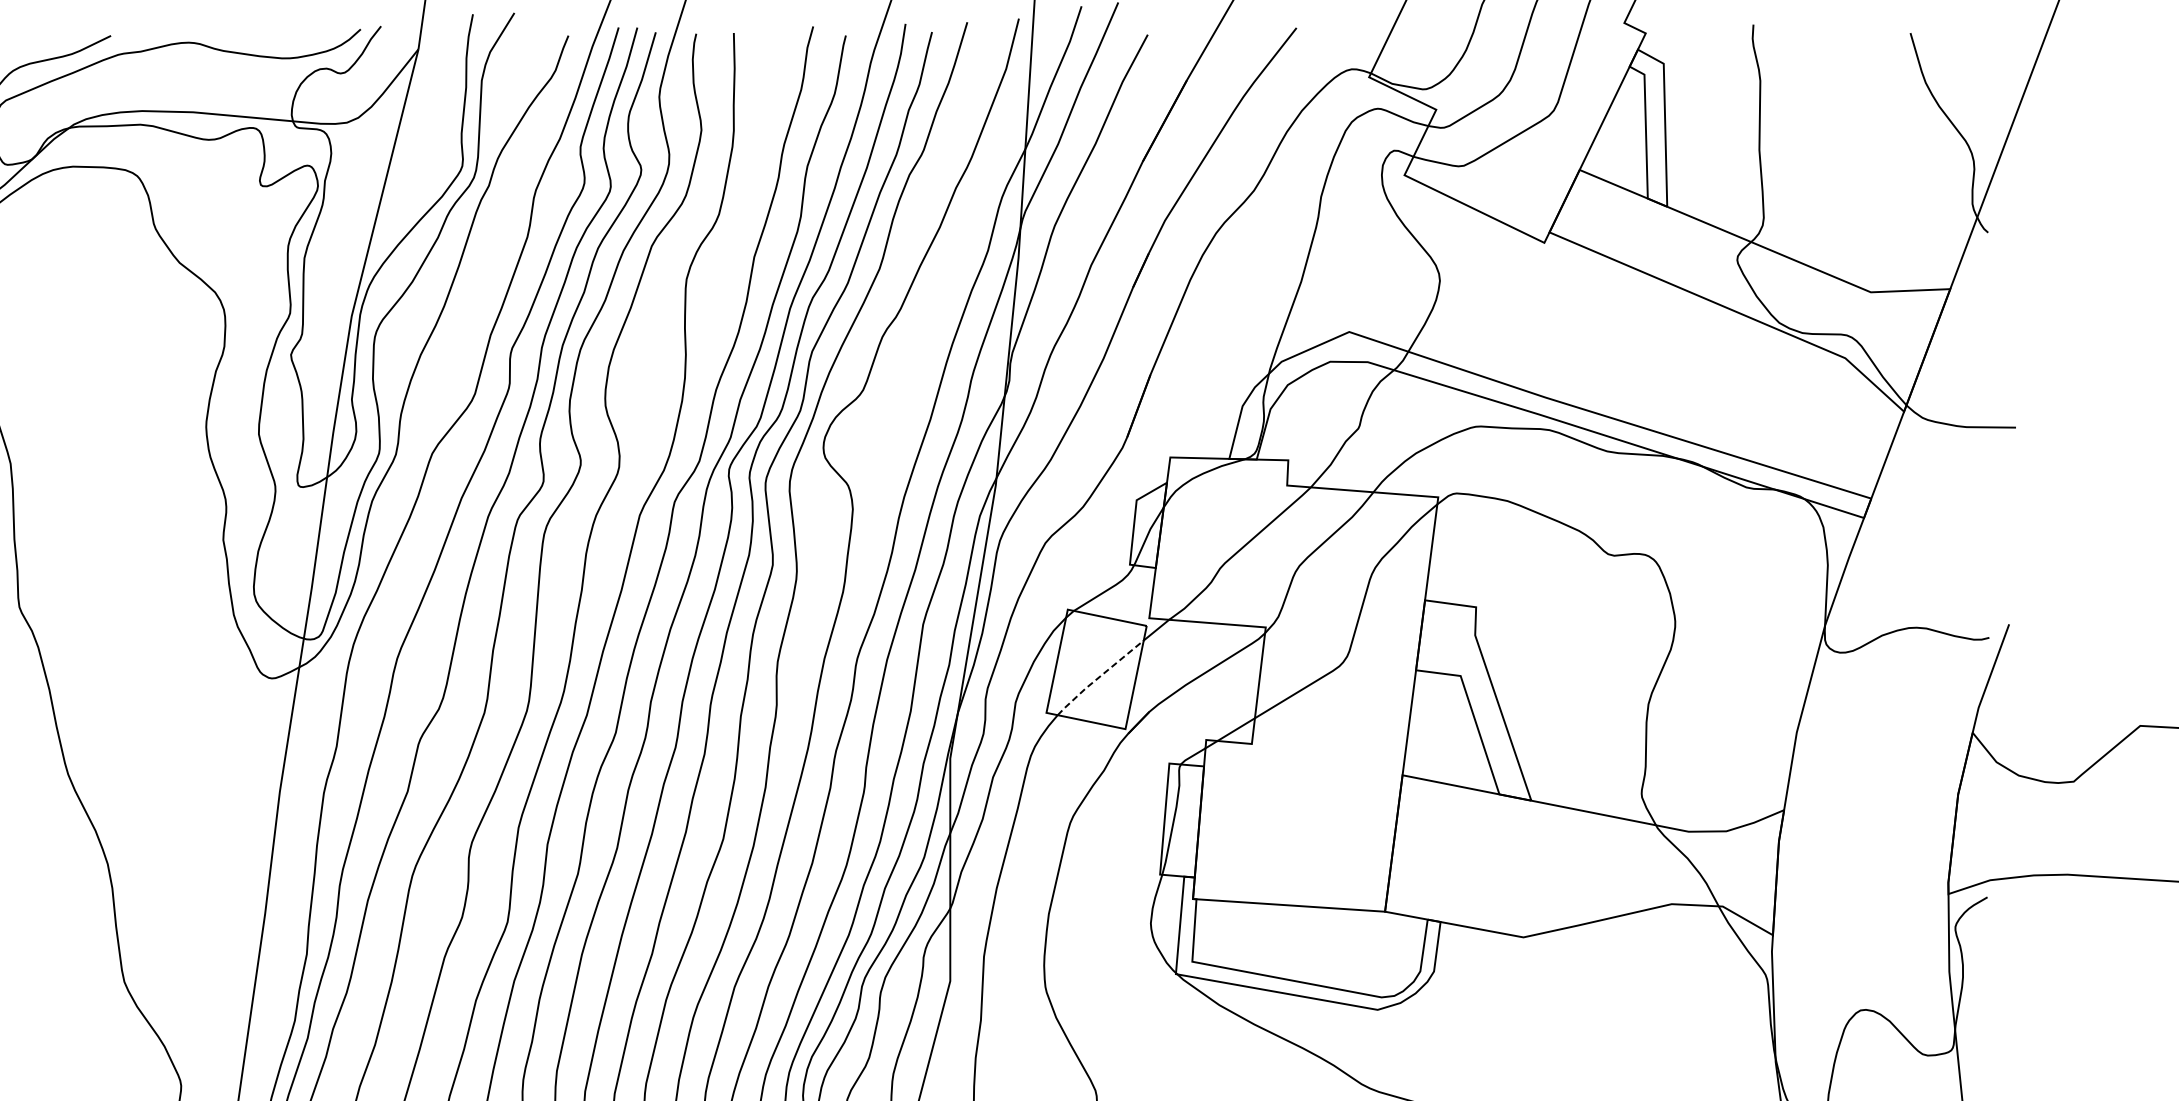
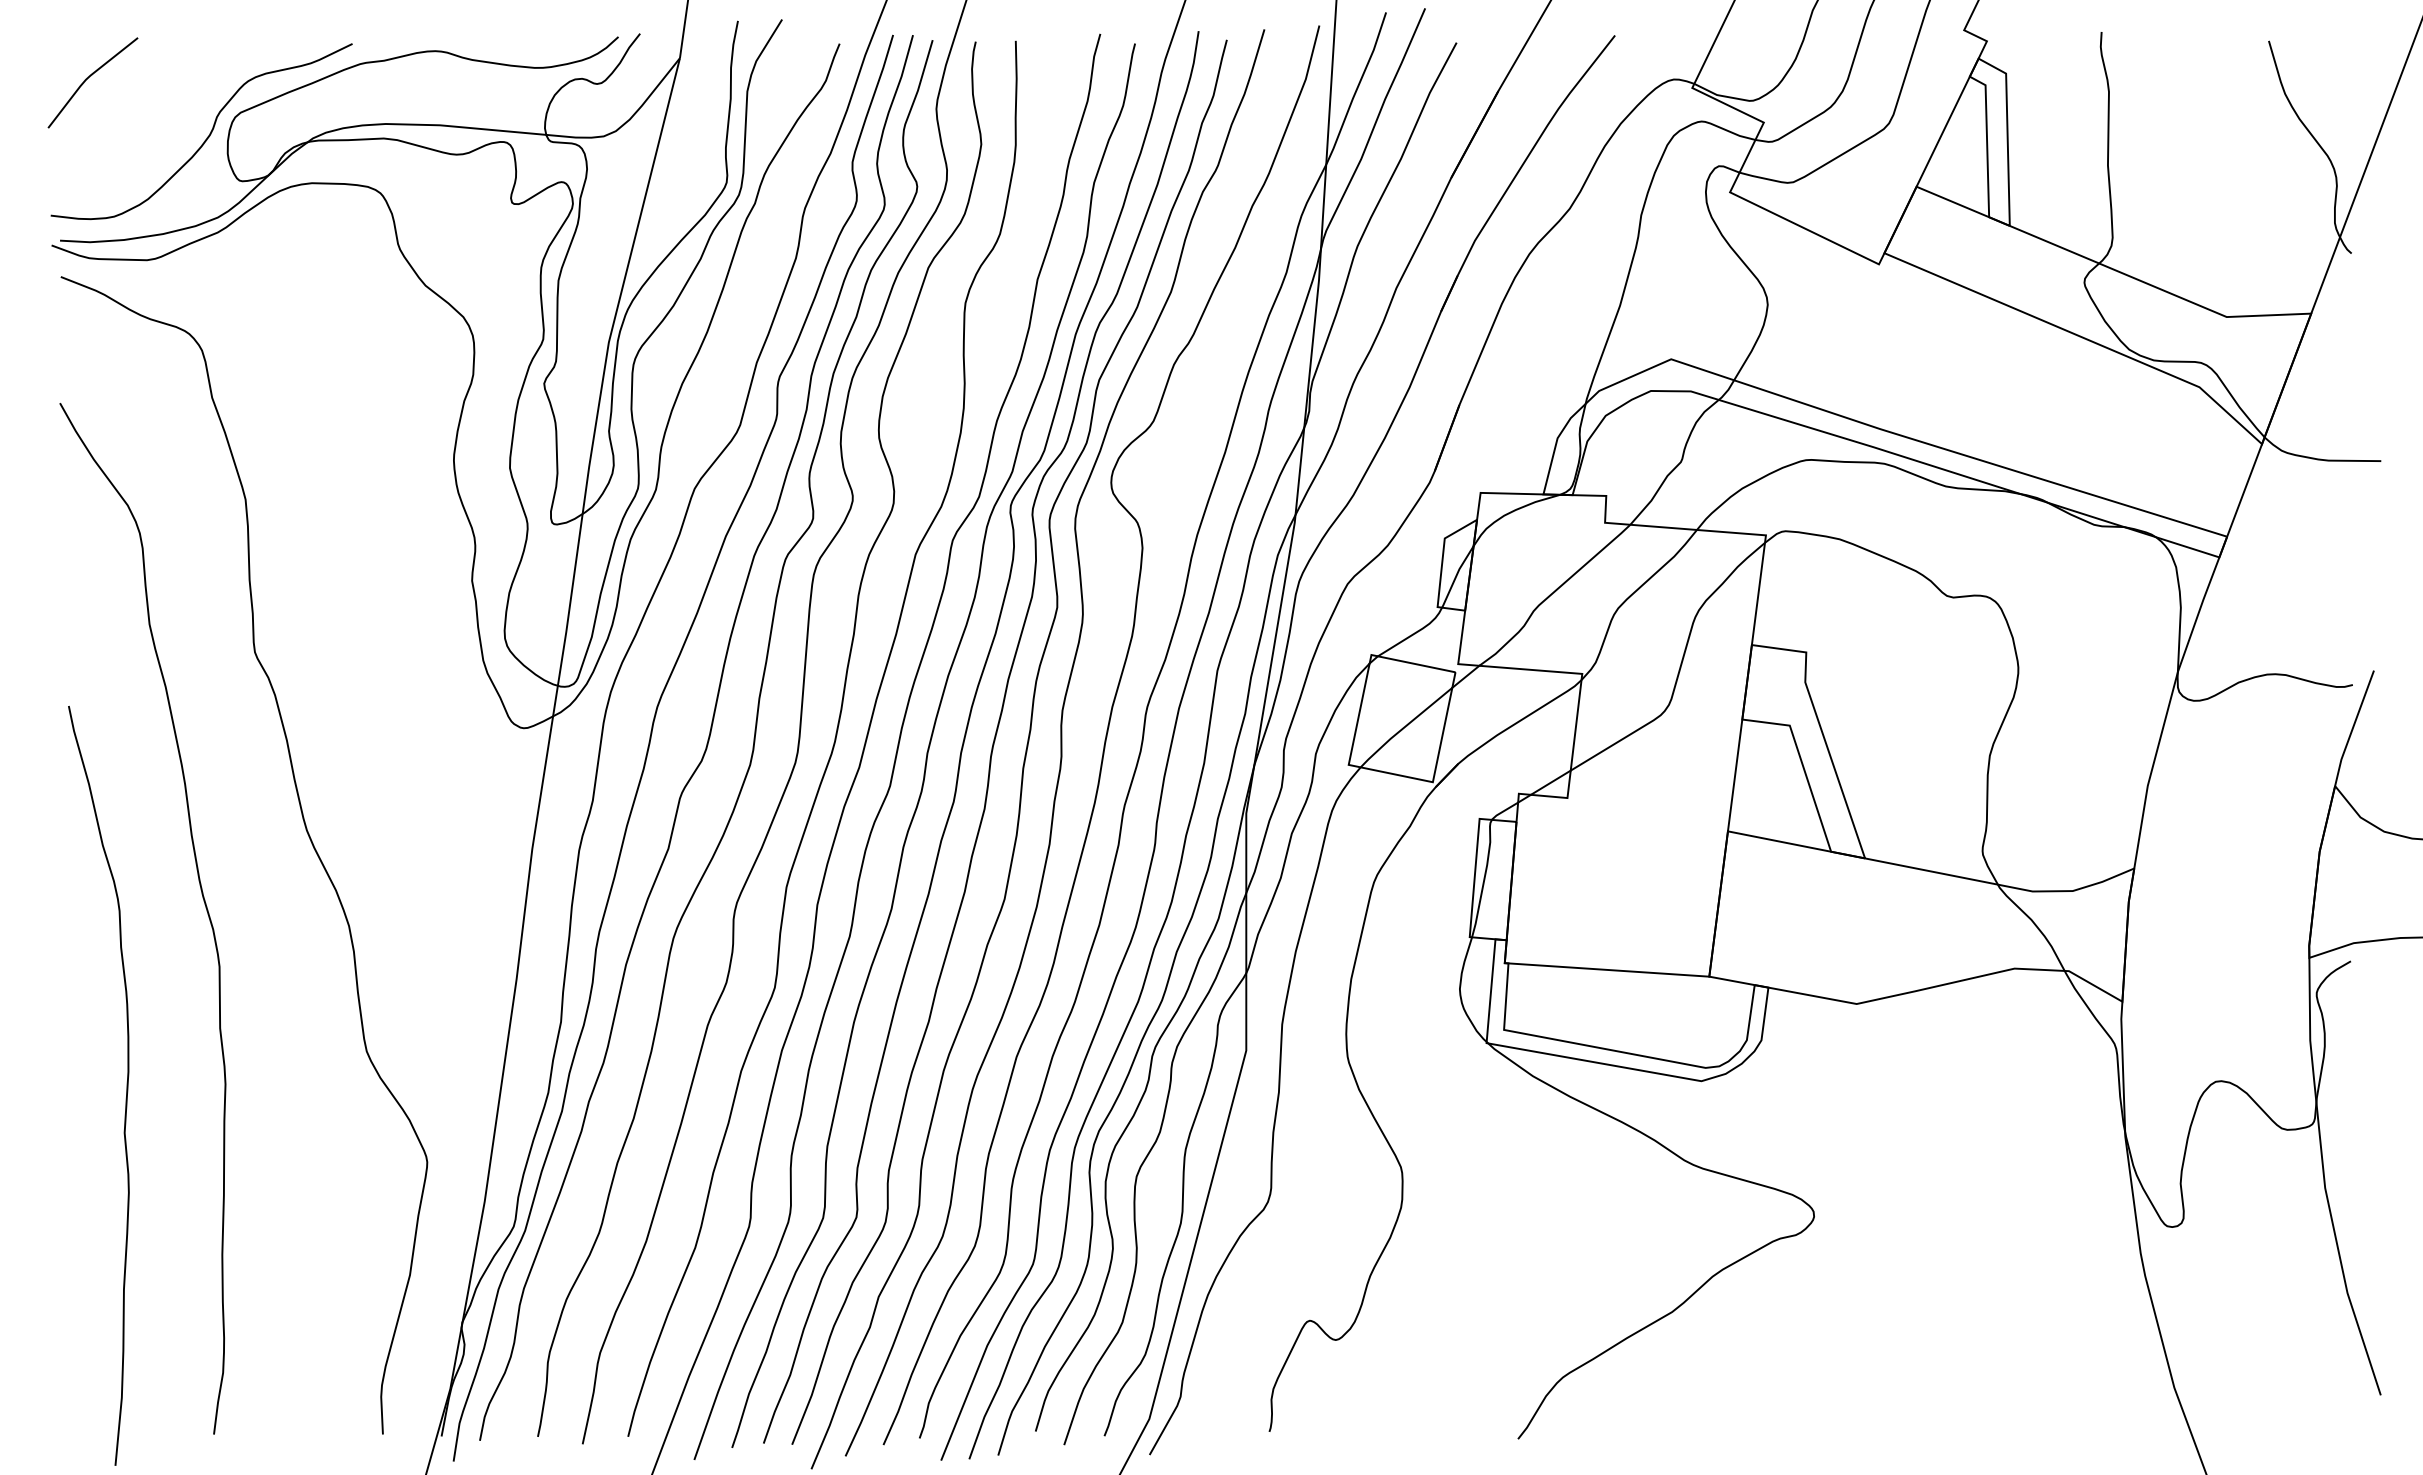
line: (1098, 677) -> (1404, 727), dashed -> solid

